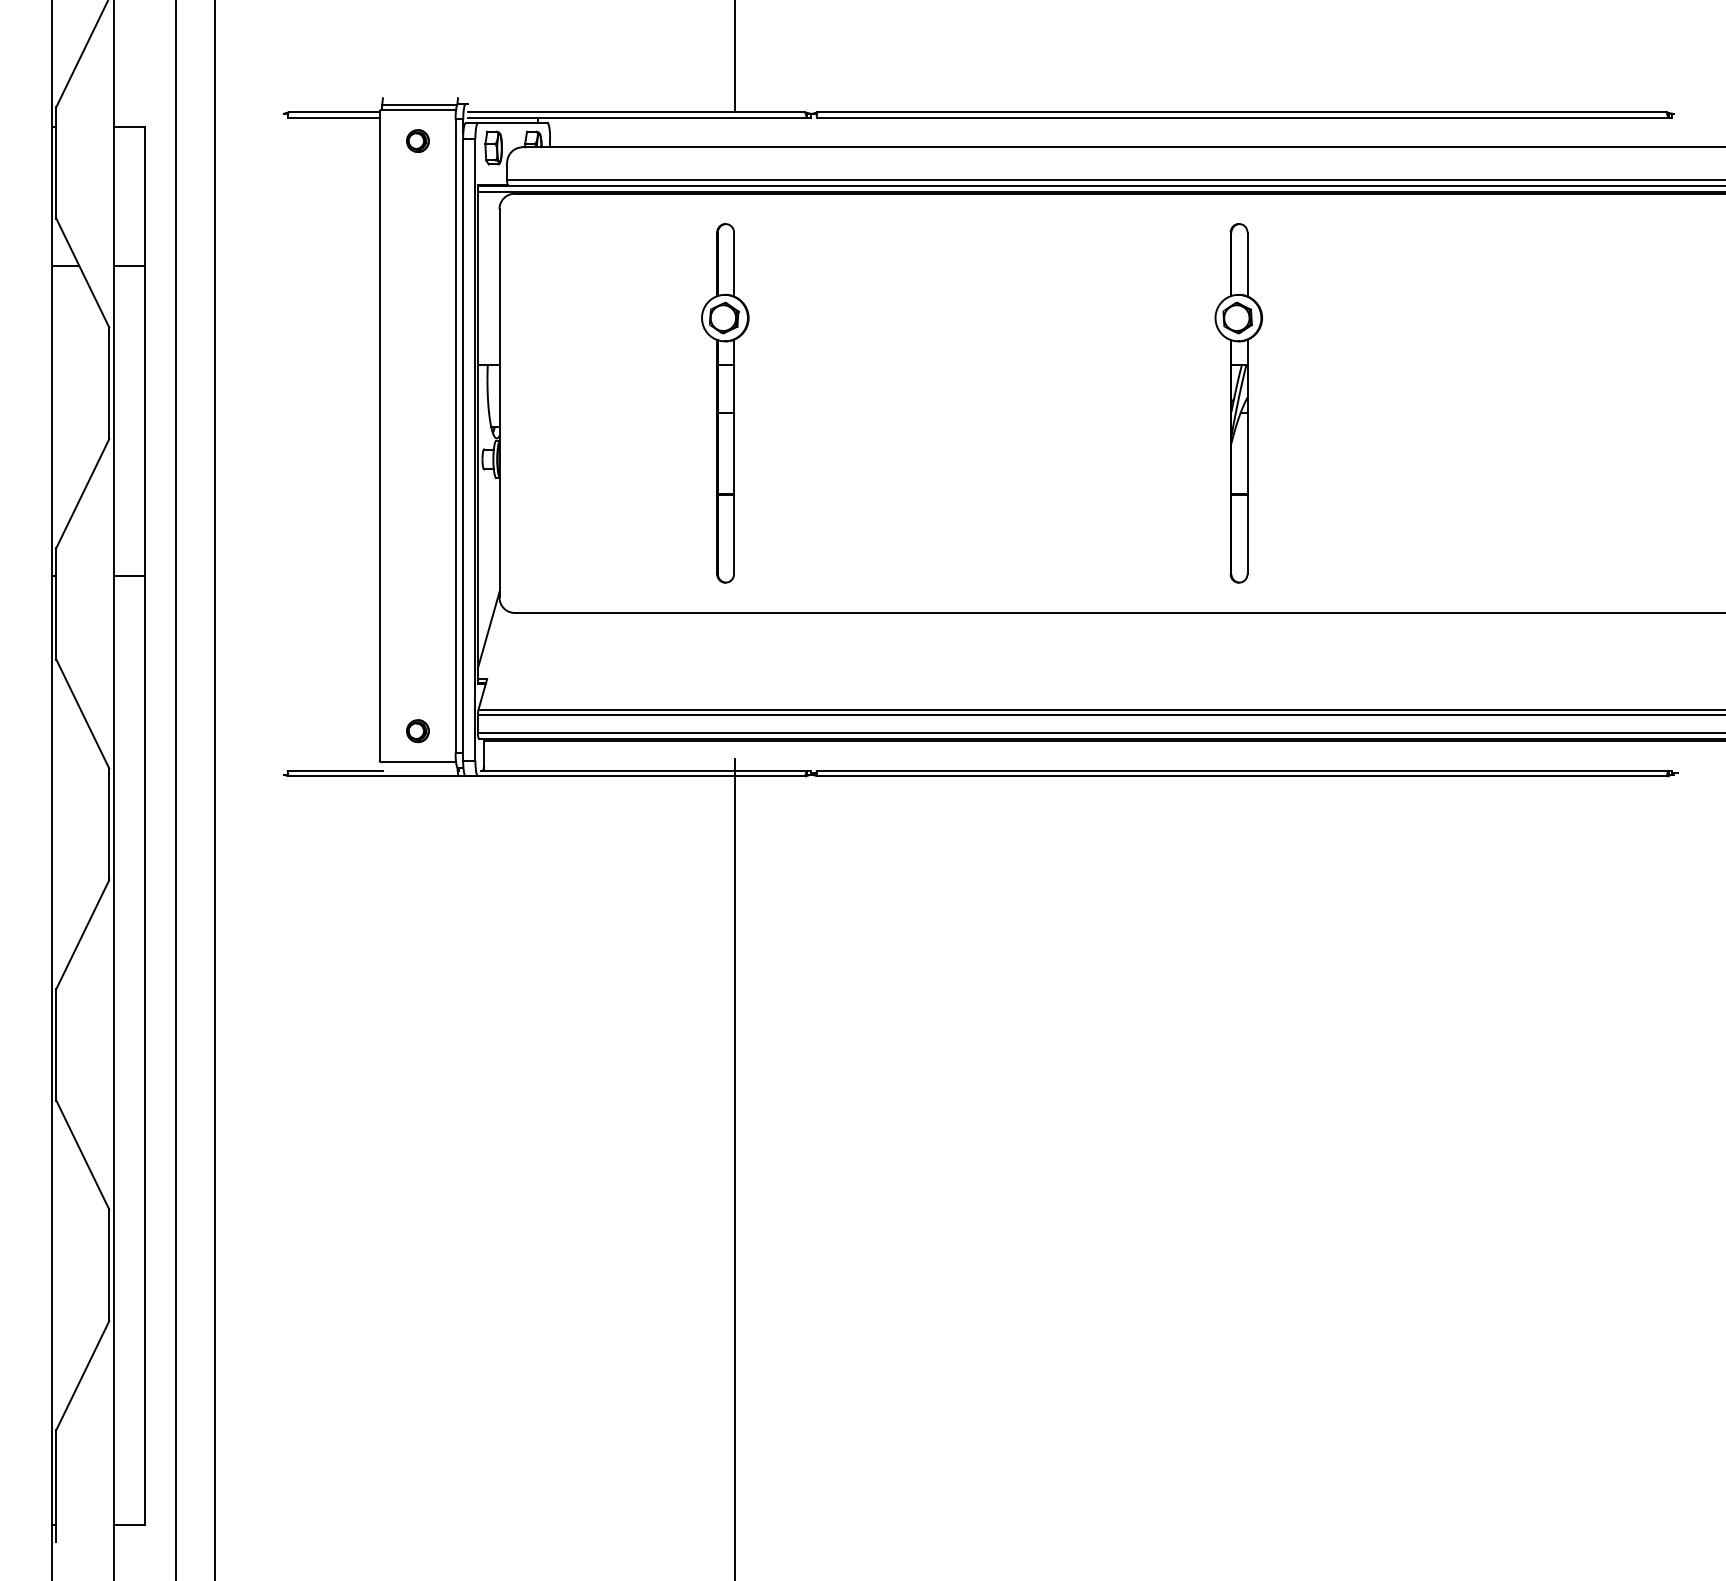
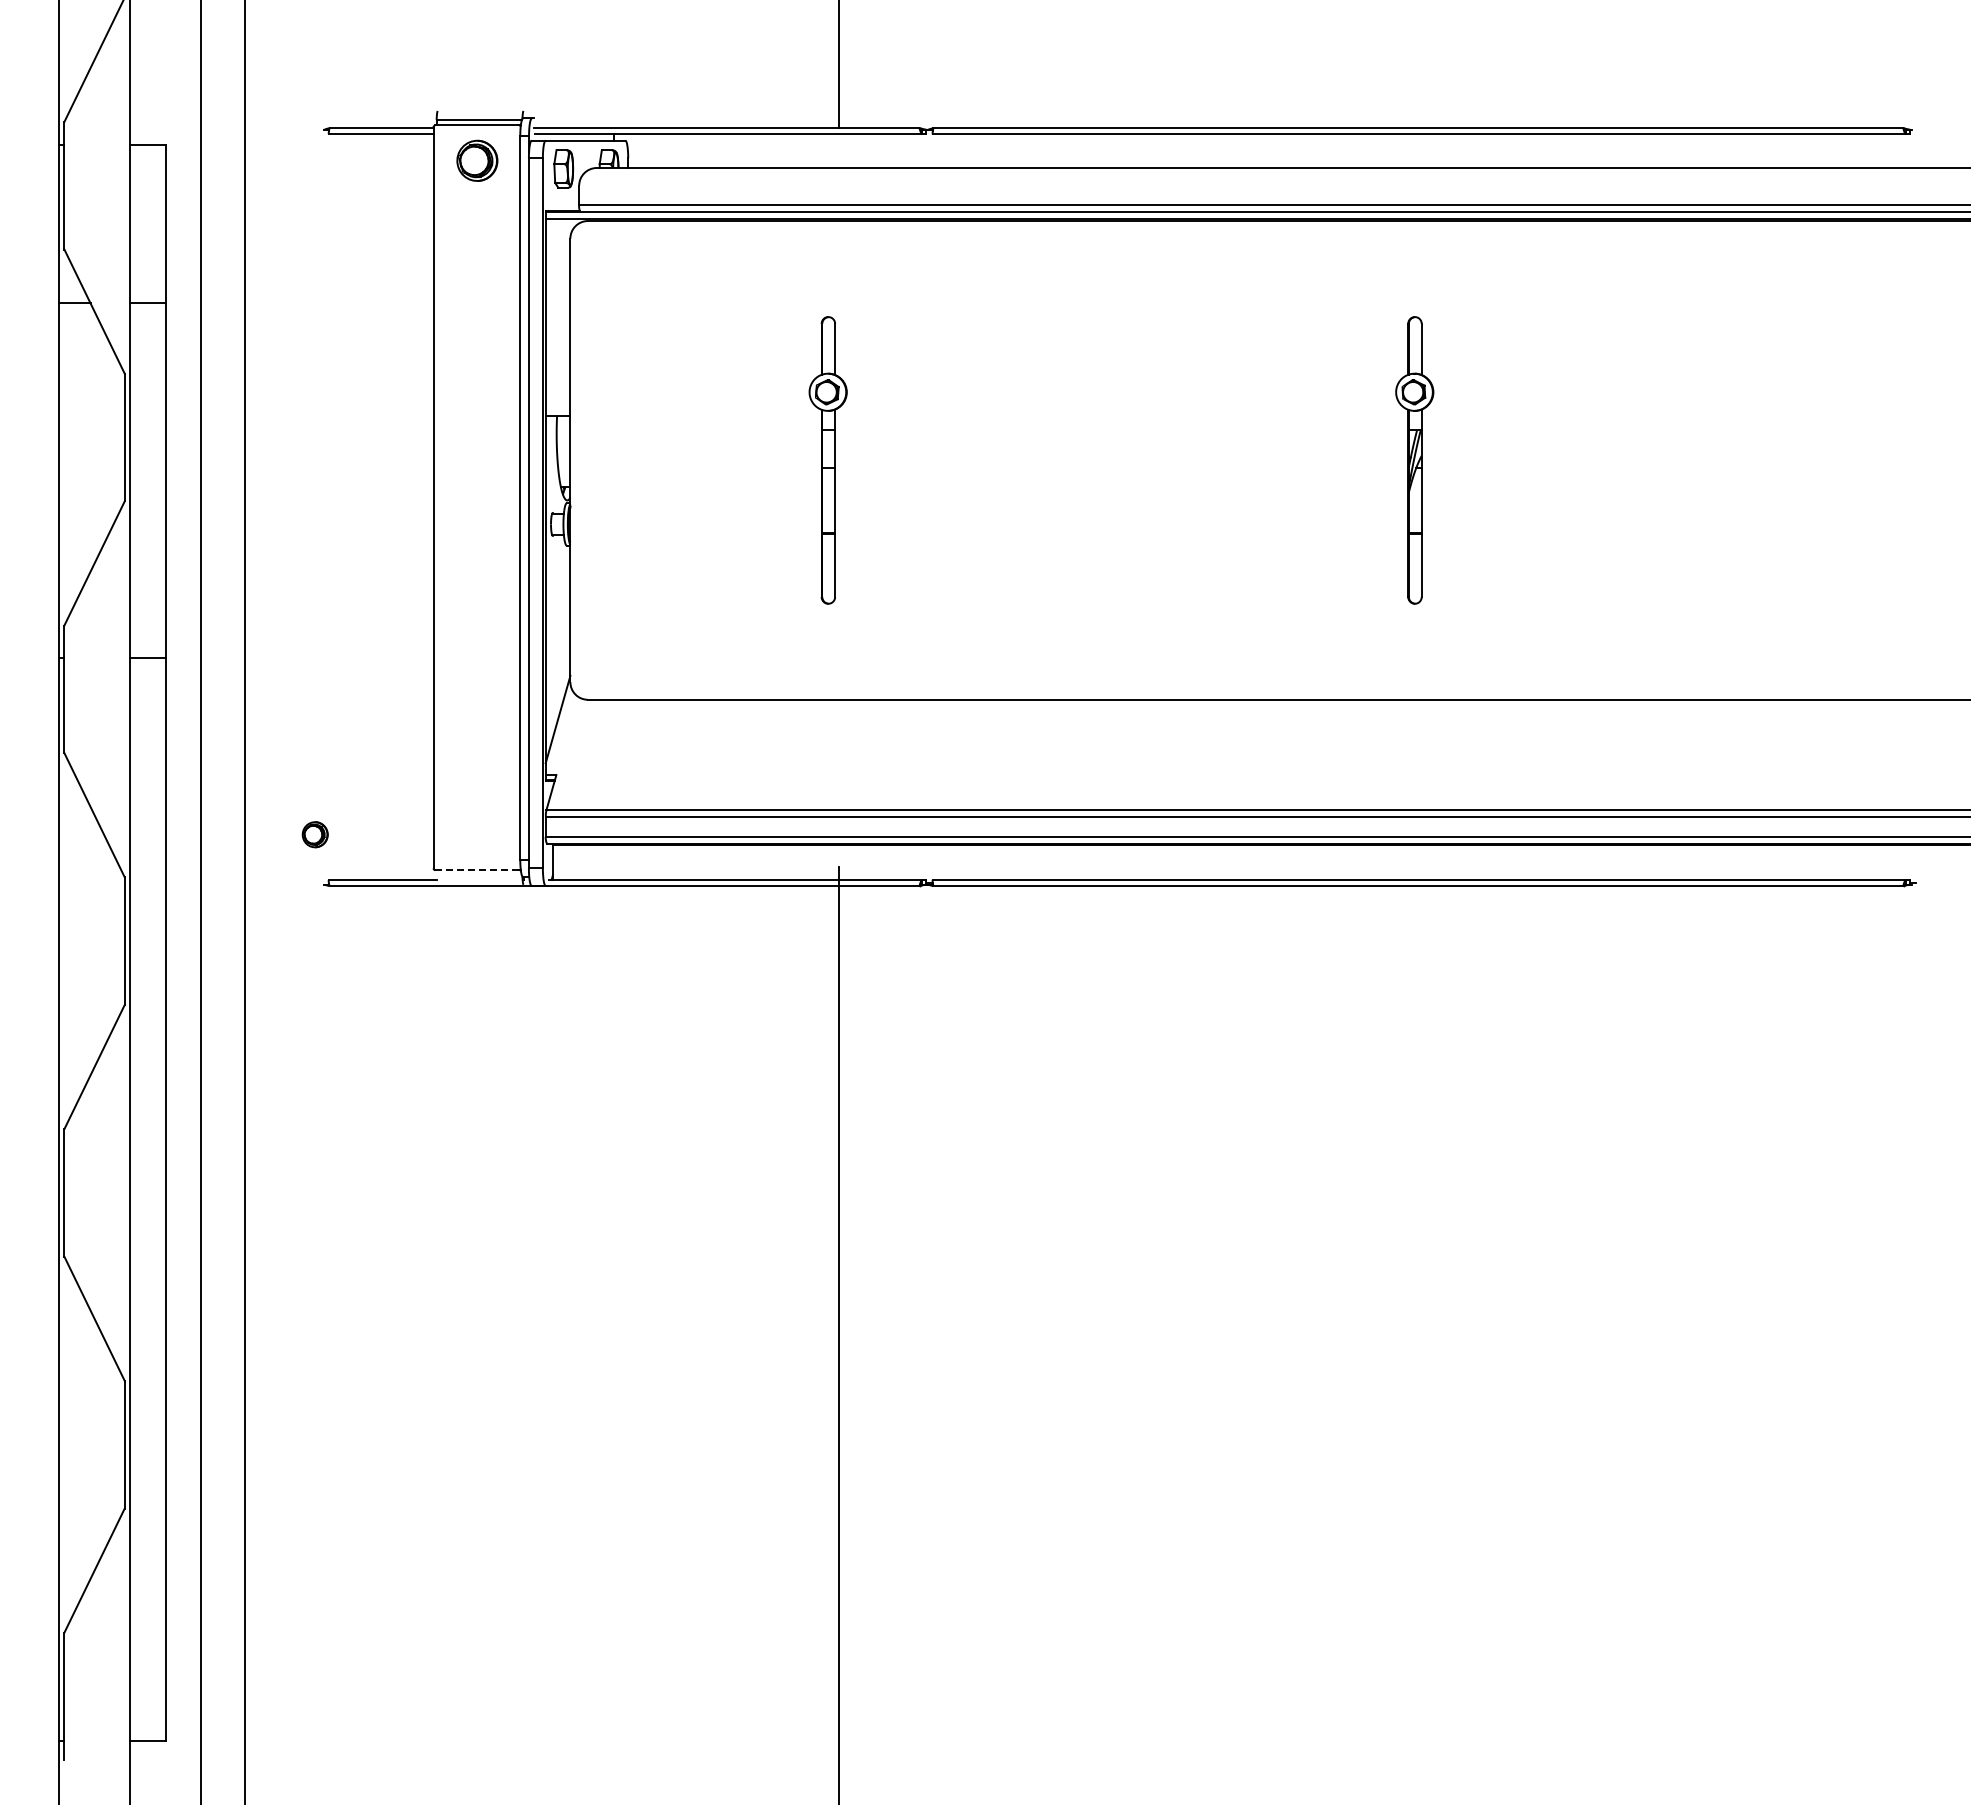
part: (417, 140) -> (476, 160), size x1.6
part: (724, 403) -> (827, 460), size x0.7
part: (1238, 403) -> (1414, 460), size x0.7
part: (417, 730) -> (314, 834), moved
line: (418, 762) -> (477, 870), solid -> dashed

